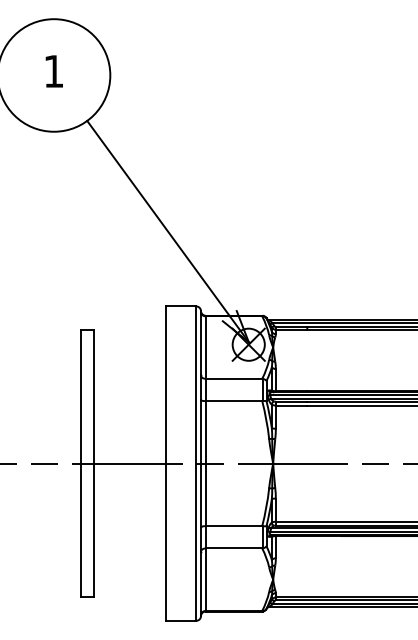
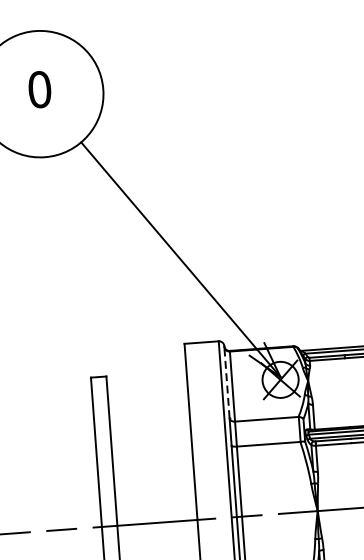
text: (53, 71) -> (39, 89), 1 -> 0
line: (200, 343) -> (226, 382), solid -> dashed

